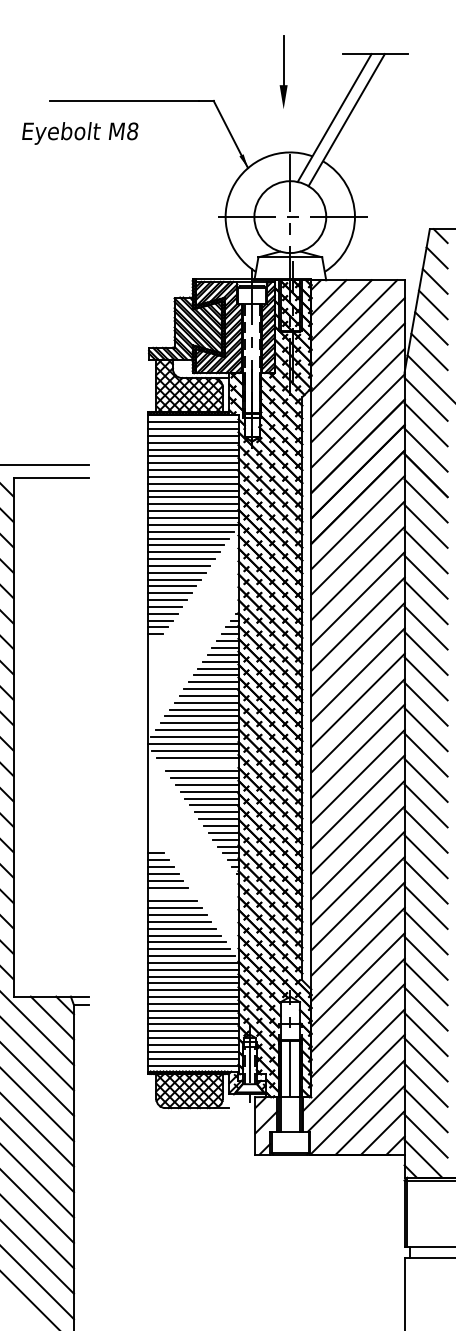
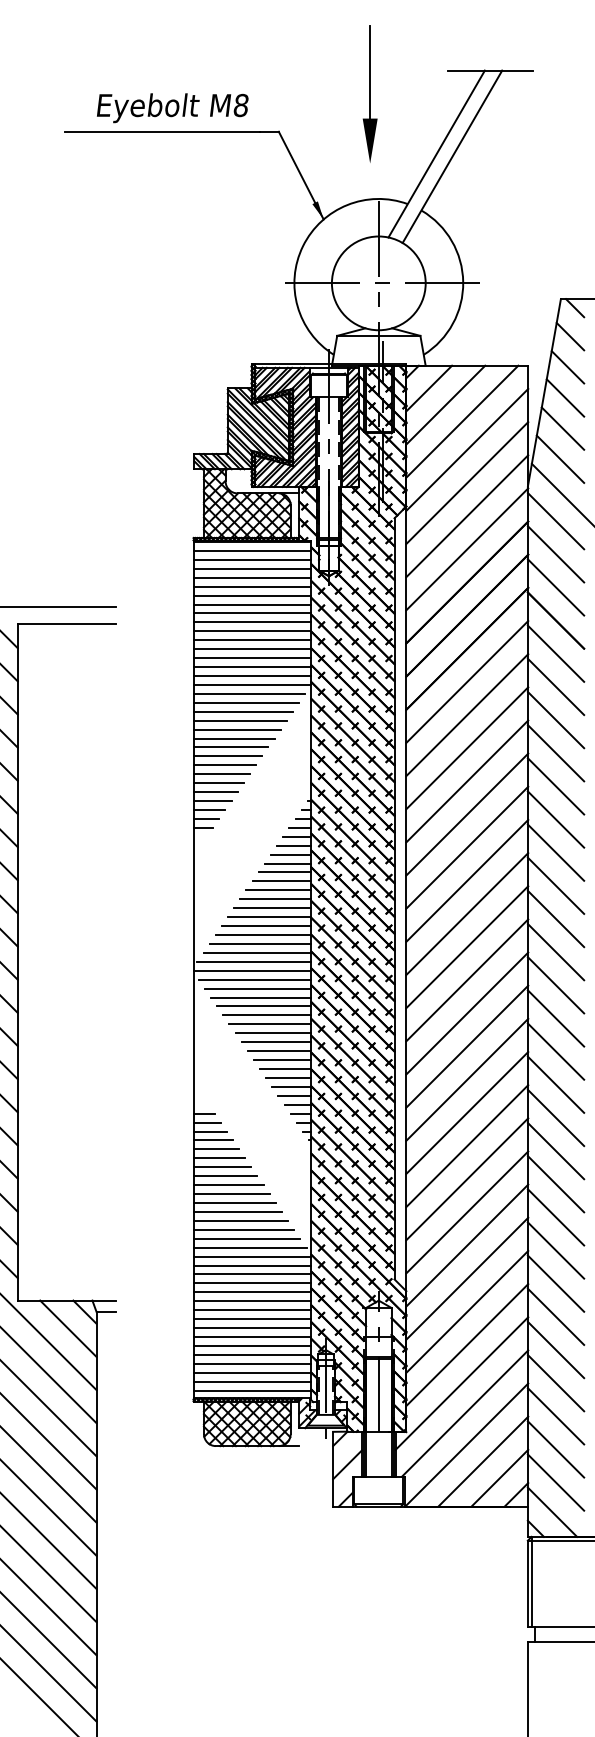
part: (283, 71) -> (369, 93), size x1.43
text: (80, 133) -> (172, 108), moved
line: (200, 764) -> (261, 997), added
line: (170, 894) -> (222, 1167), added

